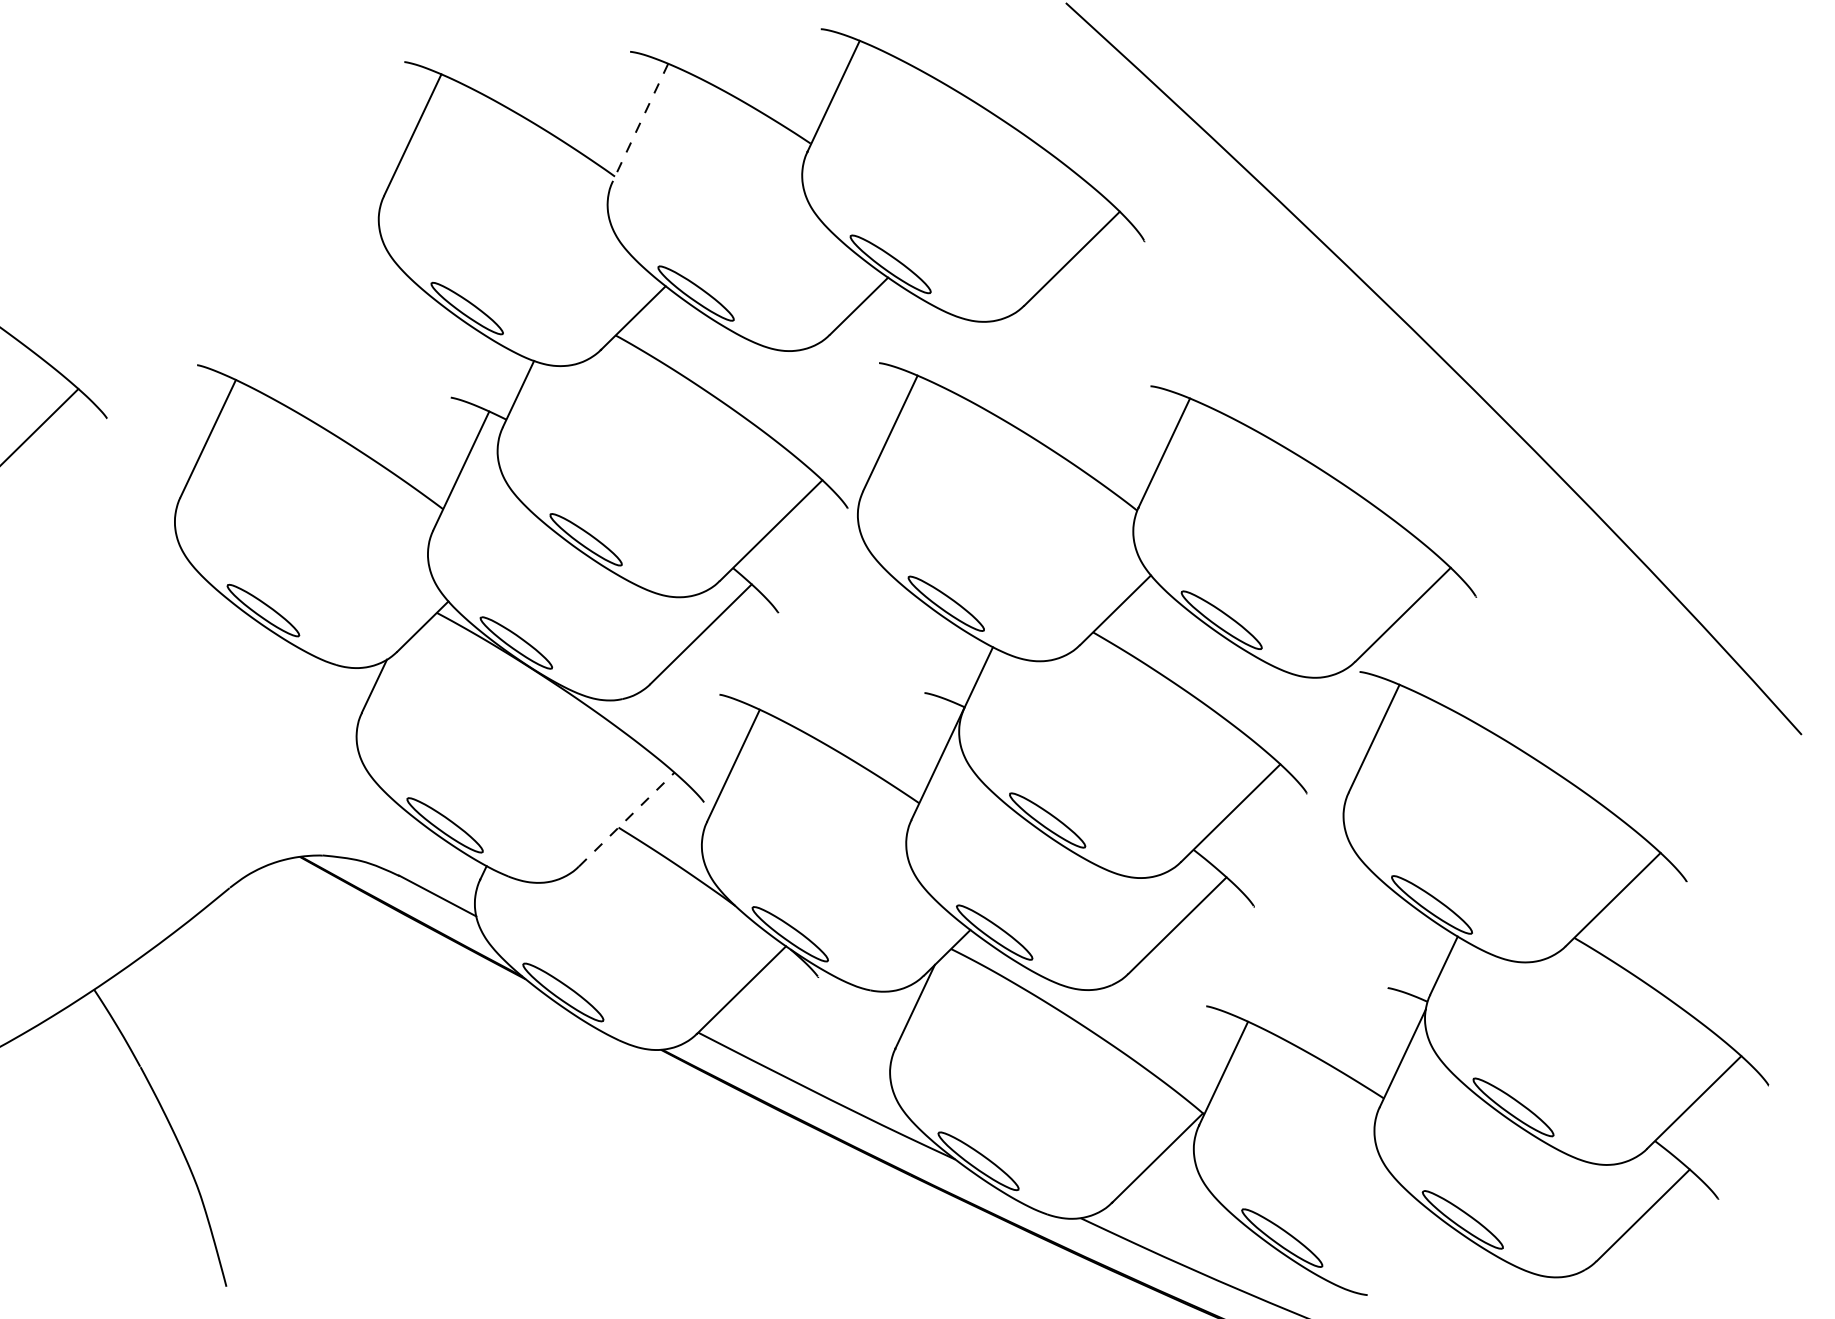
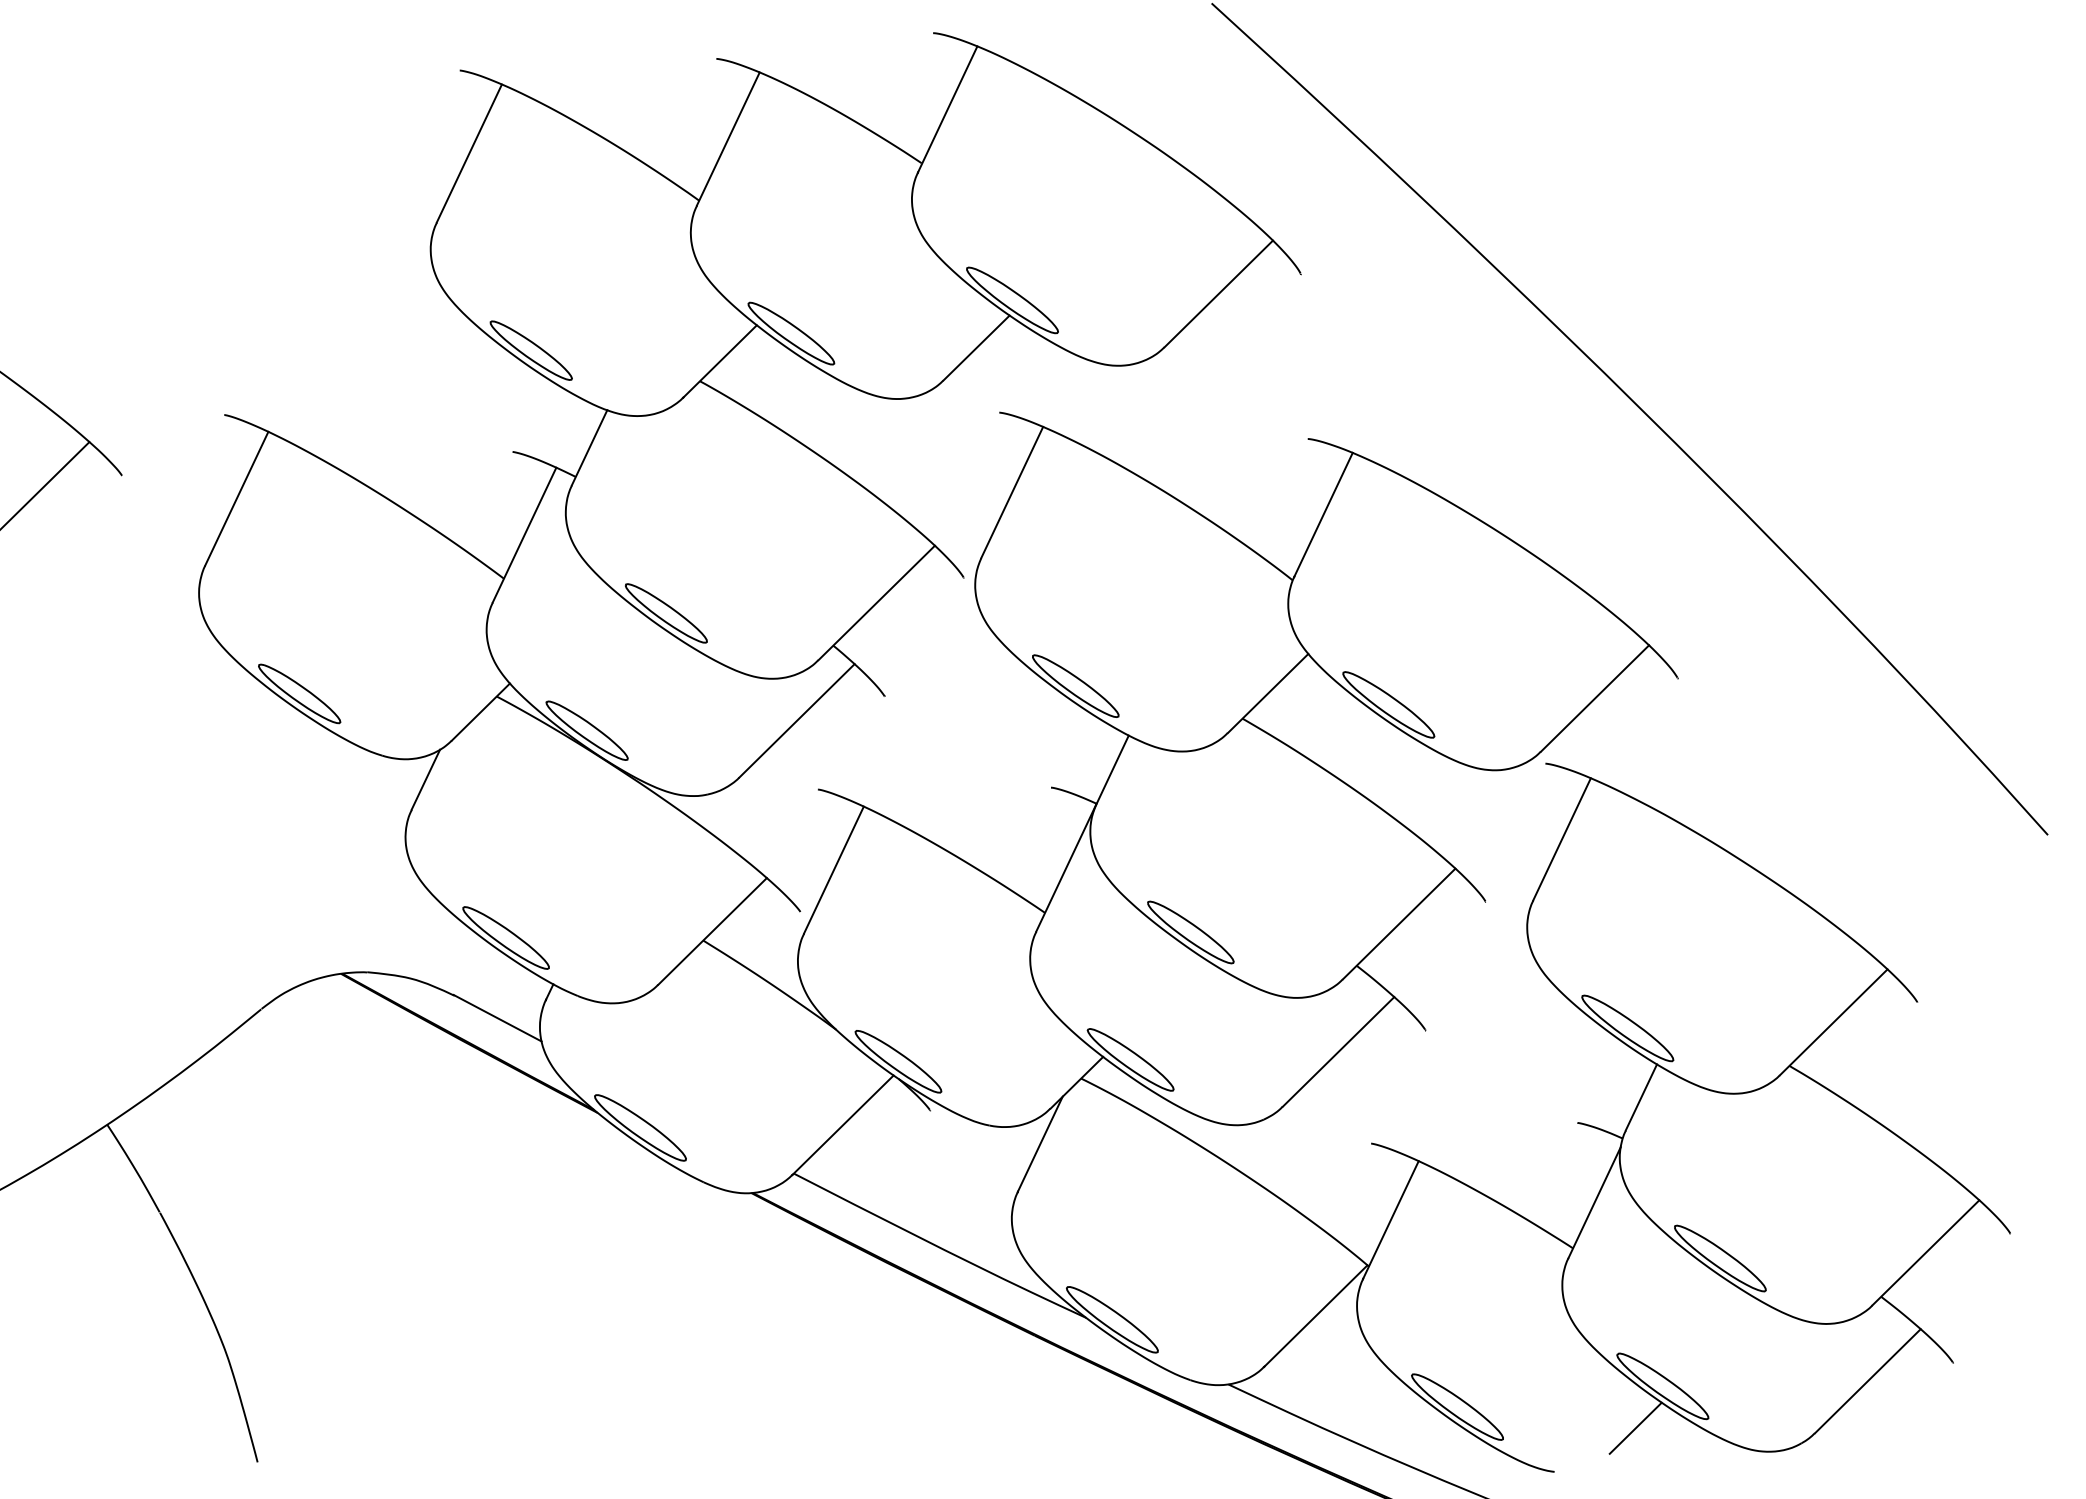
line: (640, 122) -> (728, 139), dashed -> solid
line: (626, 819) -> (712, 931), dashed -> solid
line: (1438, 1256) -> (1635, 1427), added

